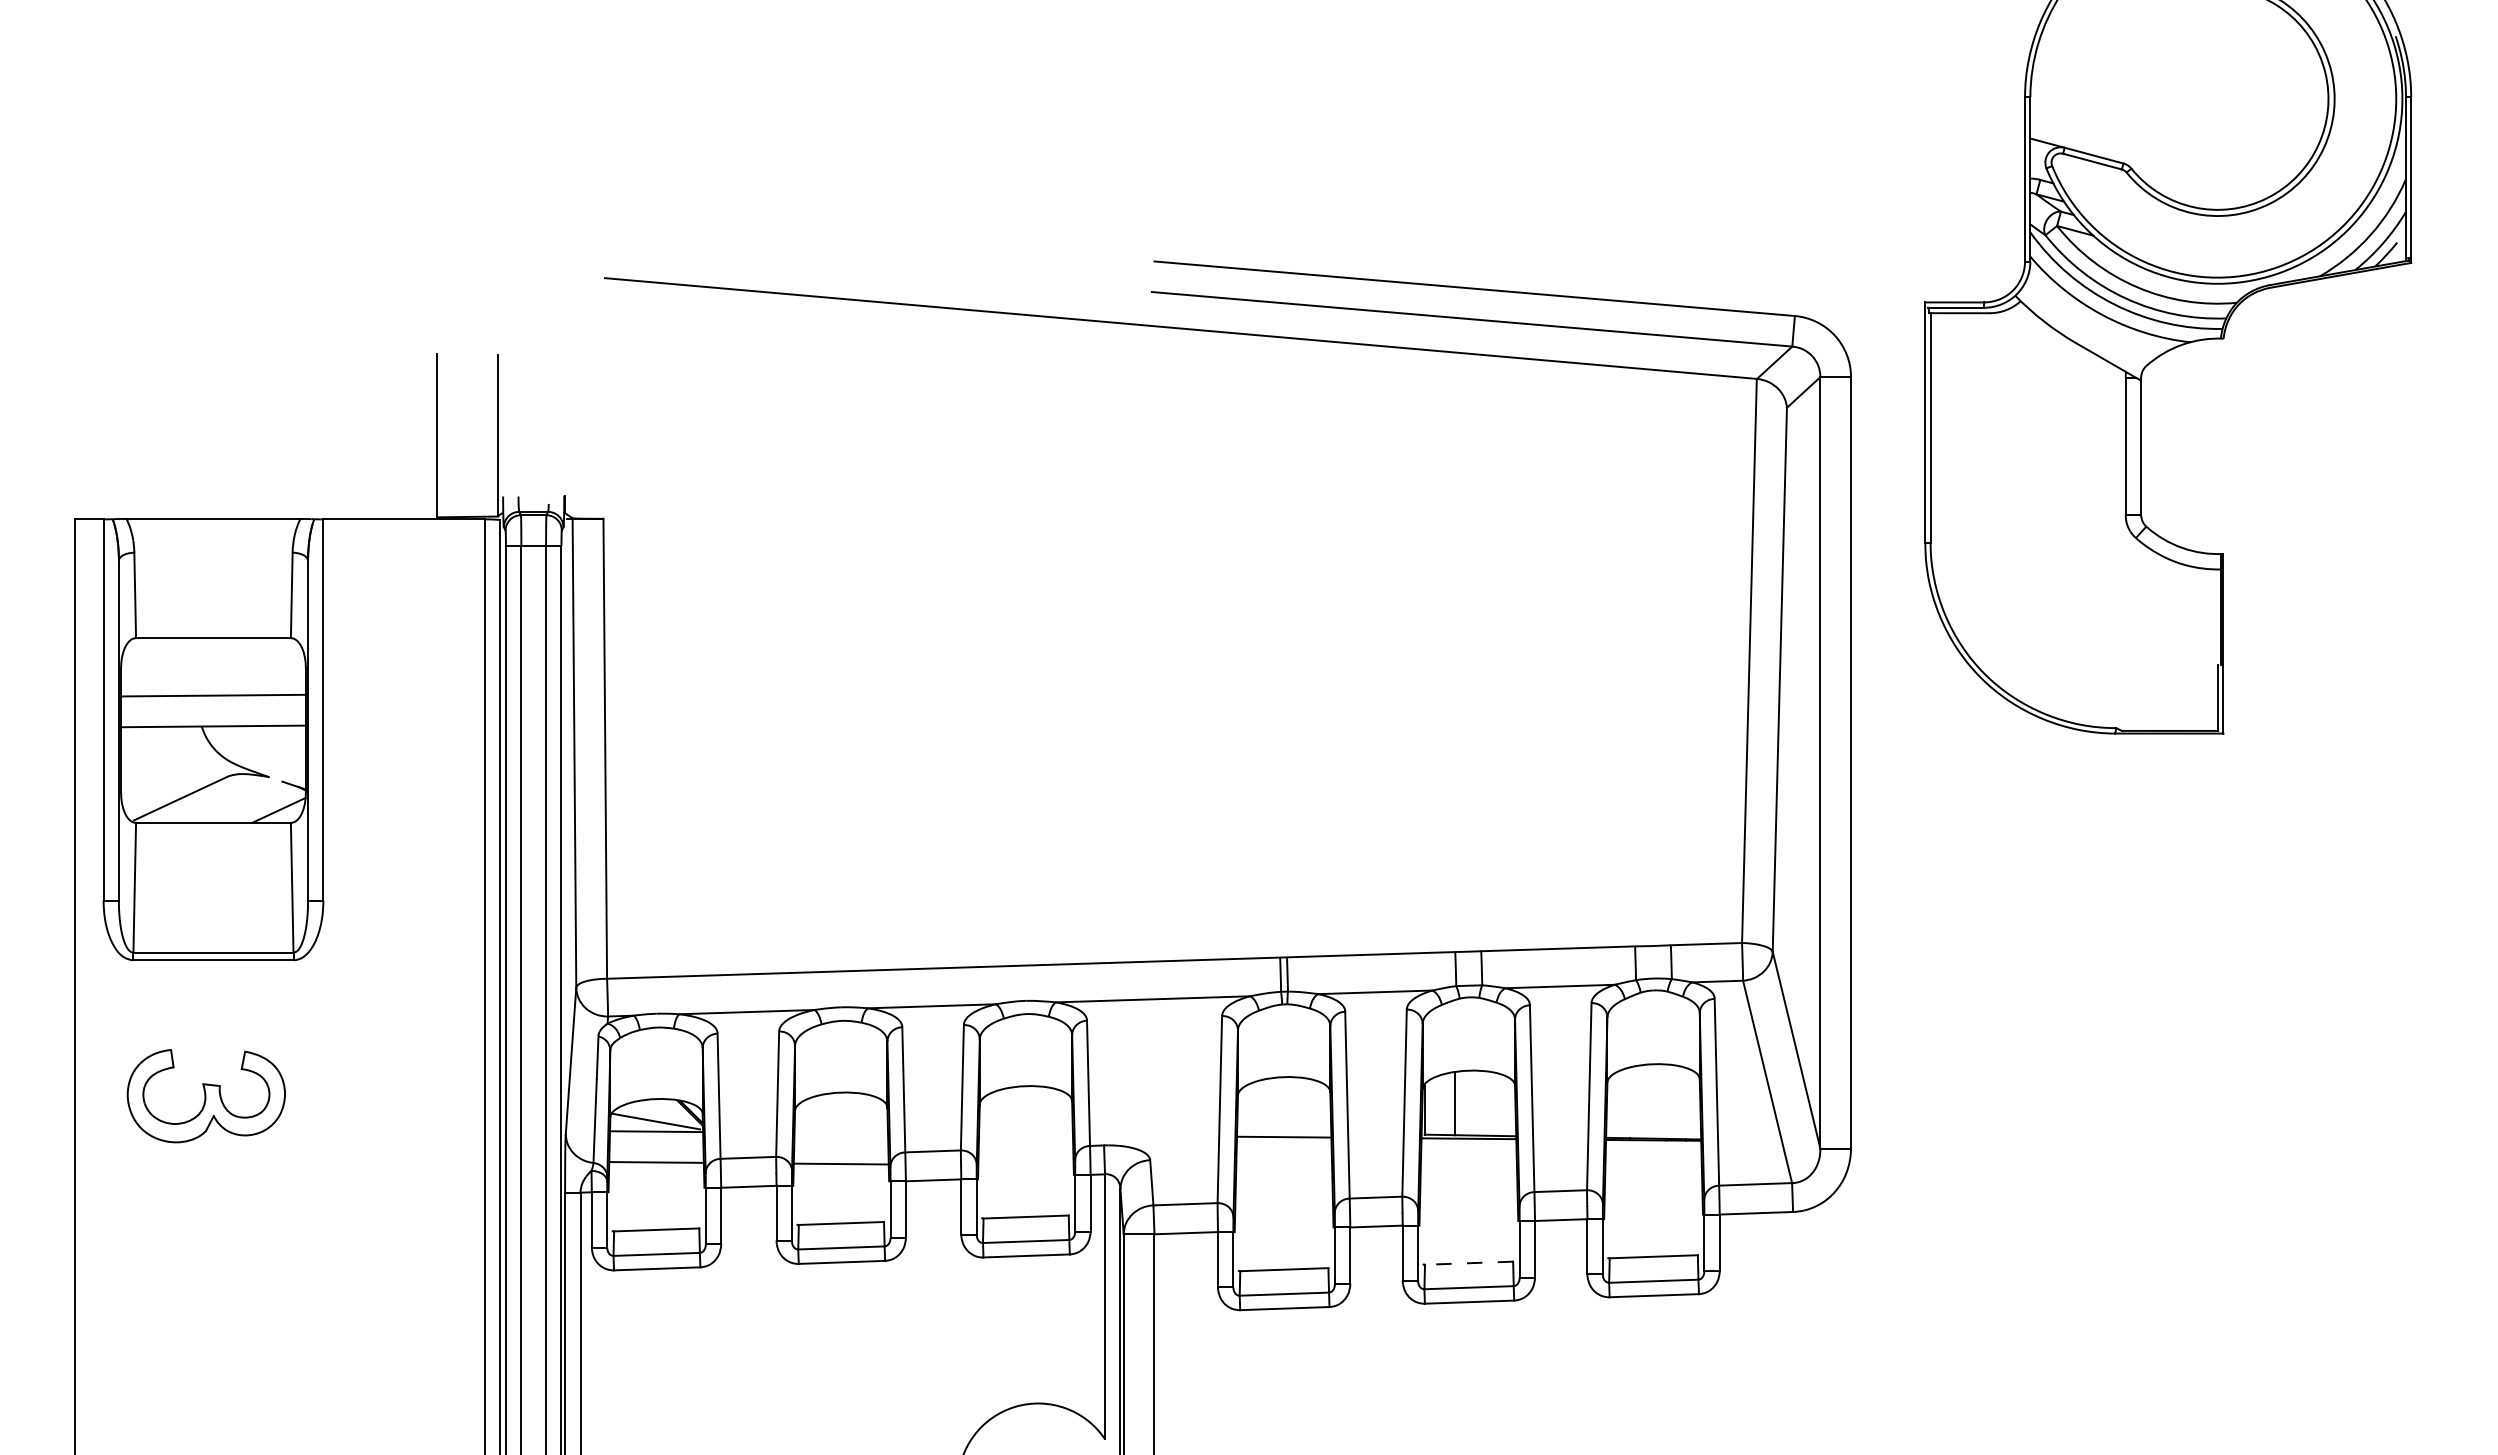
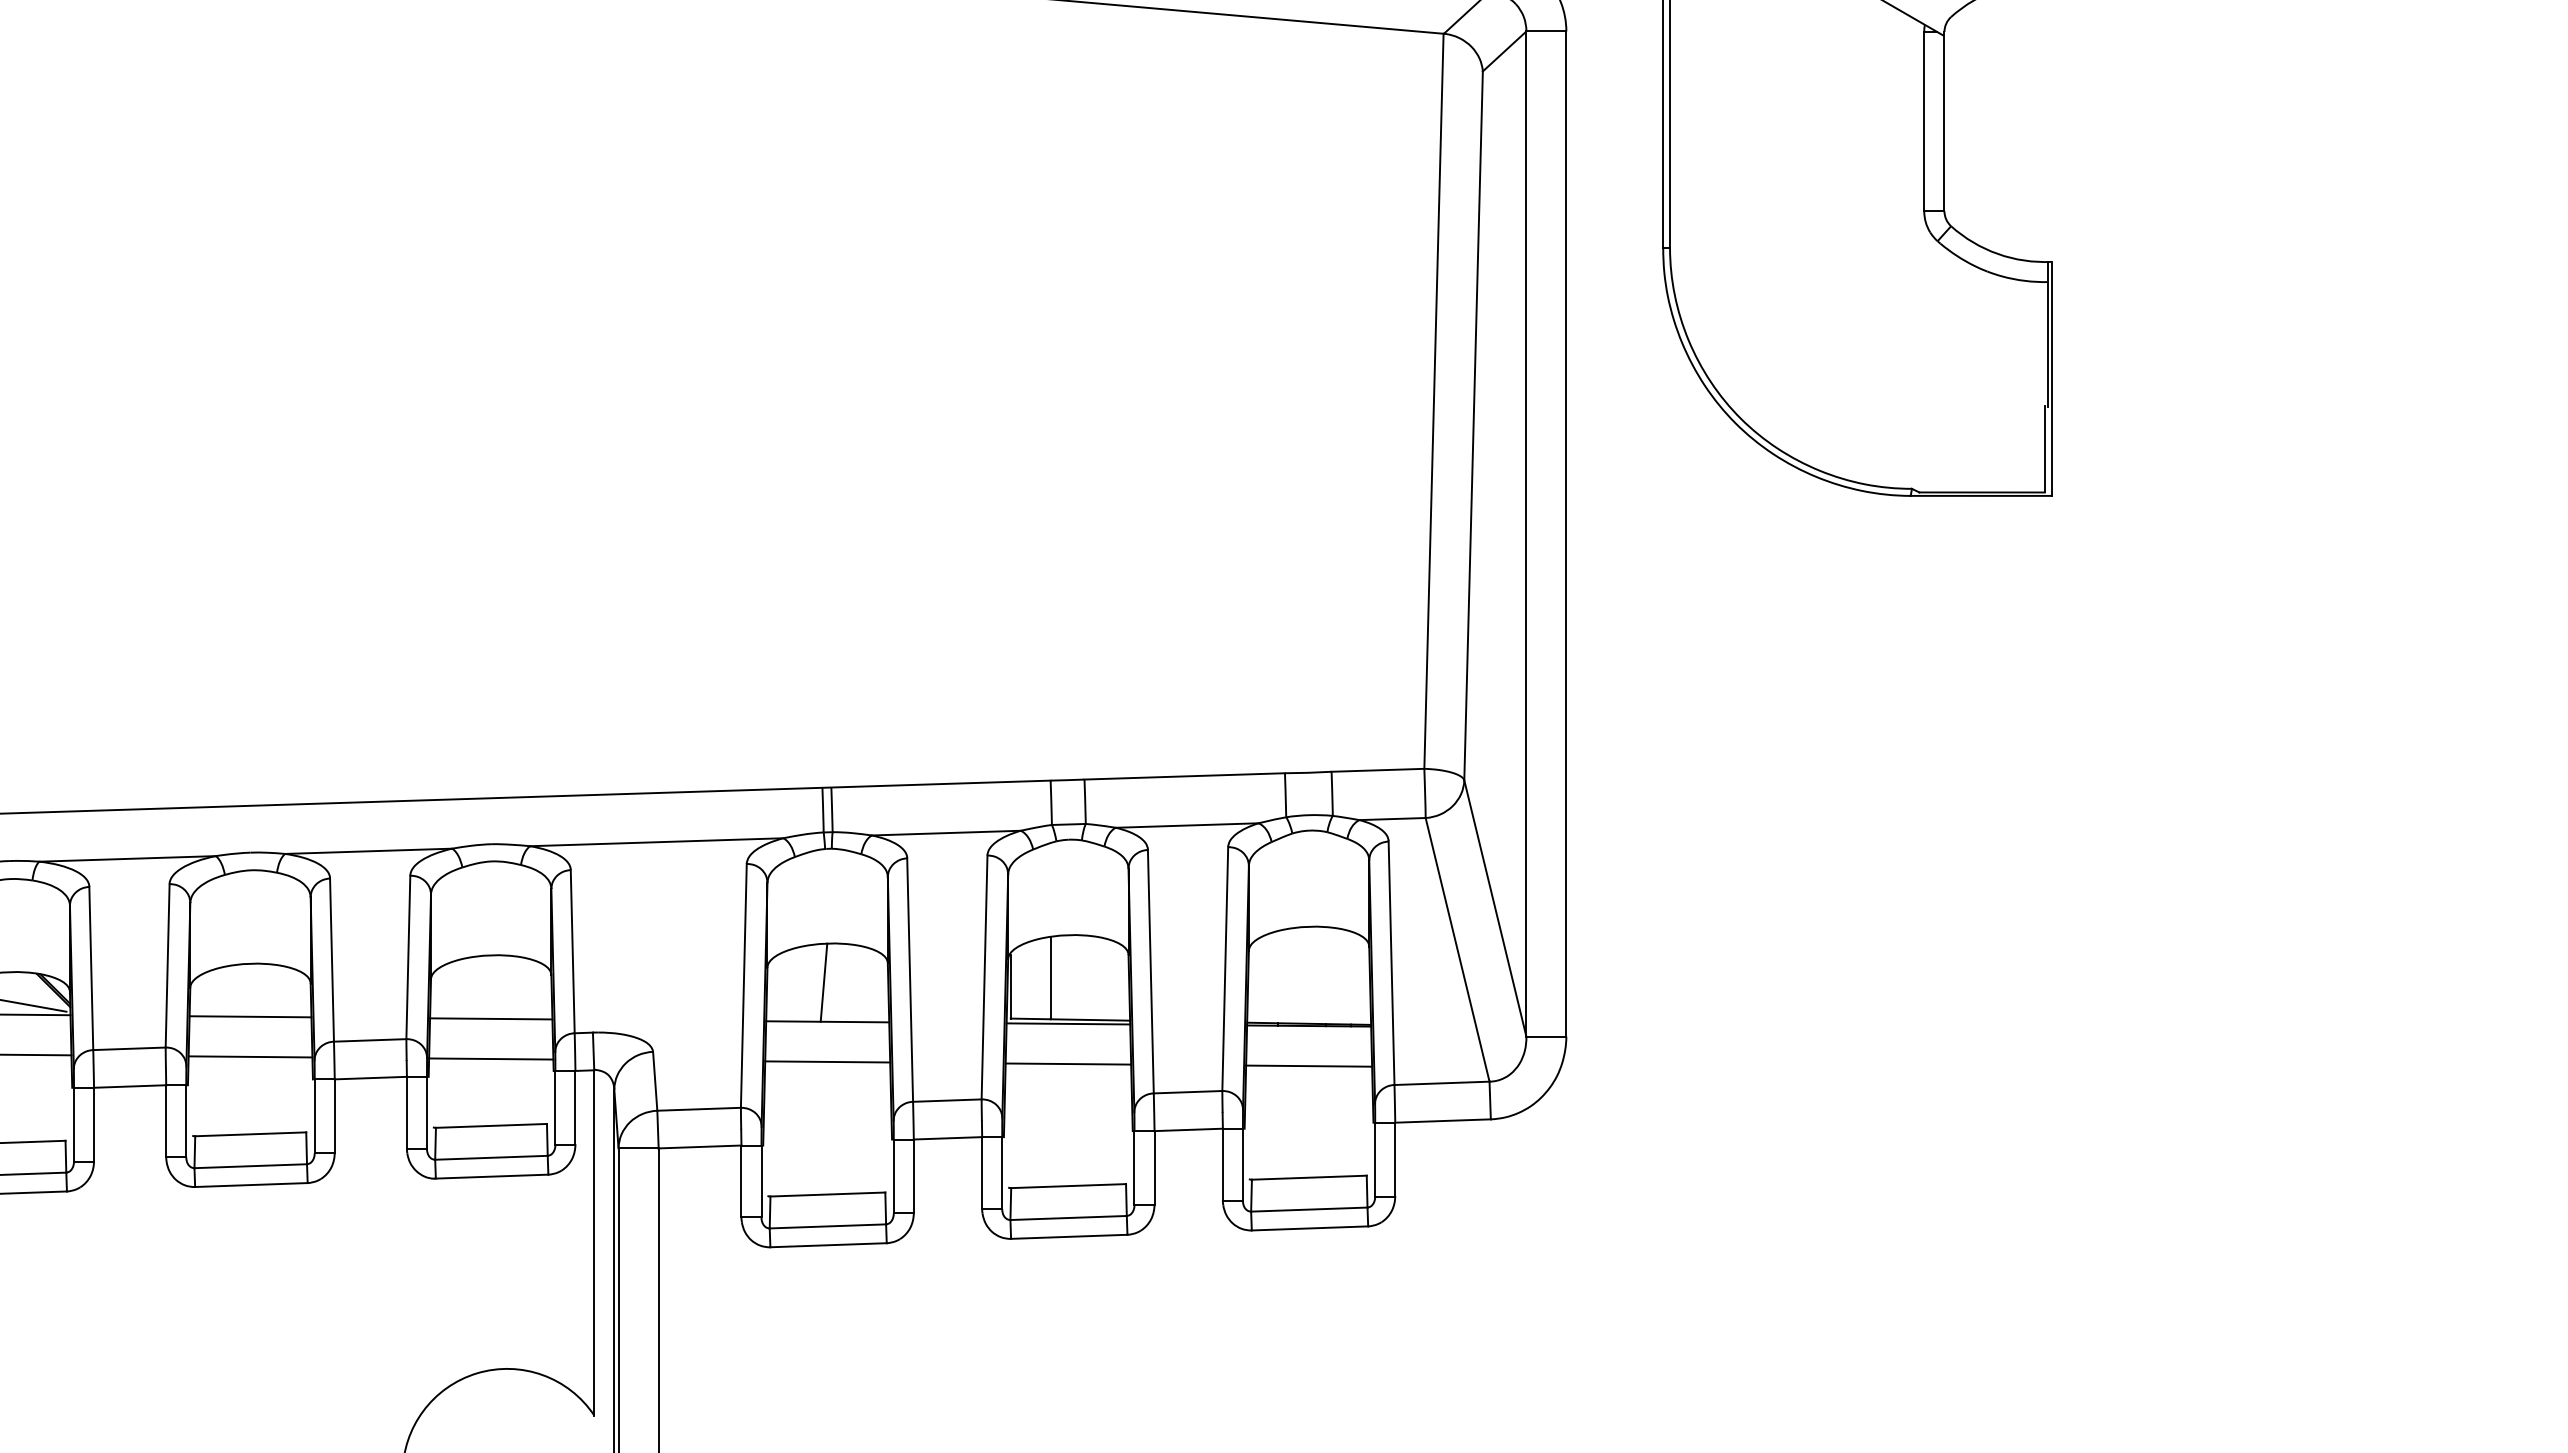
line: (1280, 1107) -> (822, 983), added
line: (841, 1132) -> (250, 1015), added
line: (1025, 1134) -> (490, 1018), added
line: (1025, 1165) -> (490, 1058), added
line: (1284, 1167) -> (828, 1061), added
line: (1468, 1169) -> (1067, 1063), added
line: (1653, 1170) -> (1308, 1065), added
line: (1468, 1263) -> (1067, 1186), dashed -> solid

